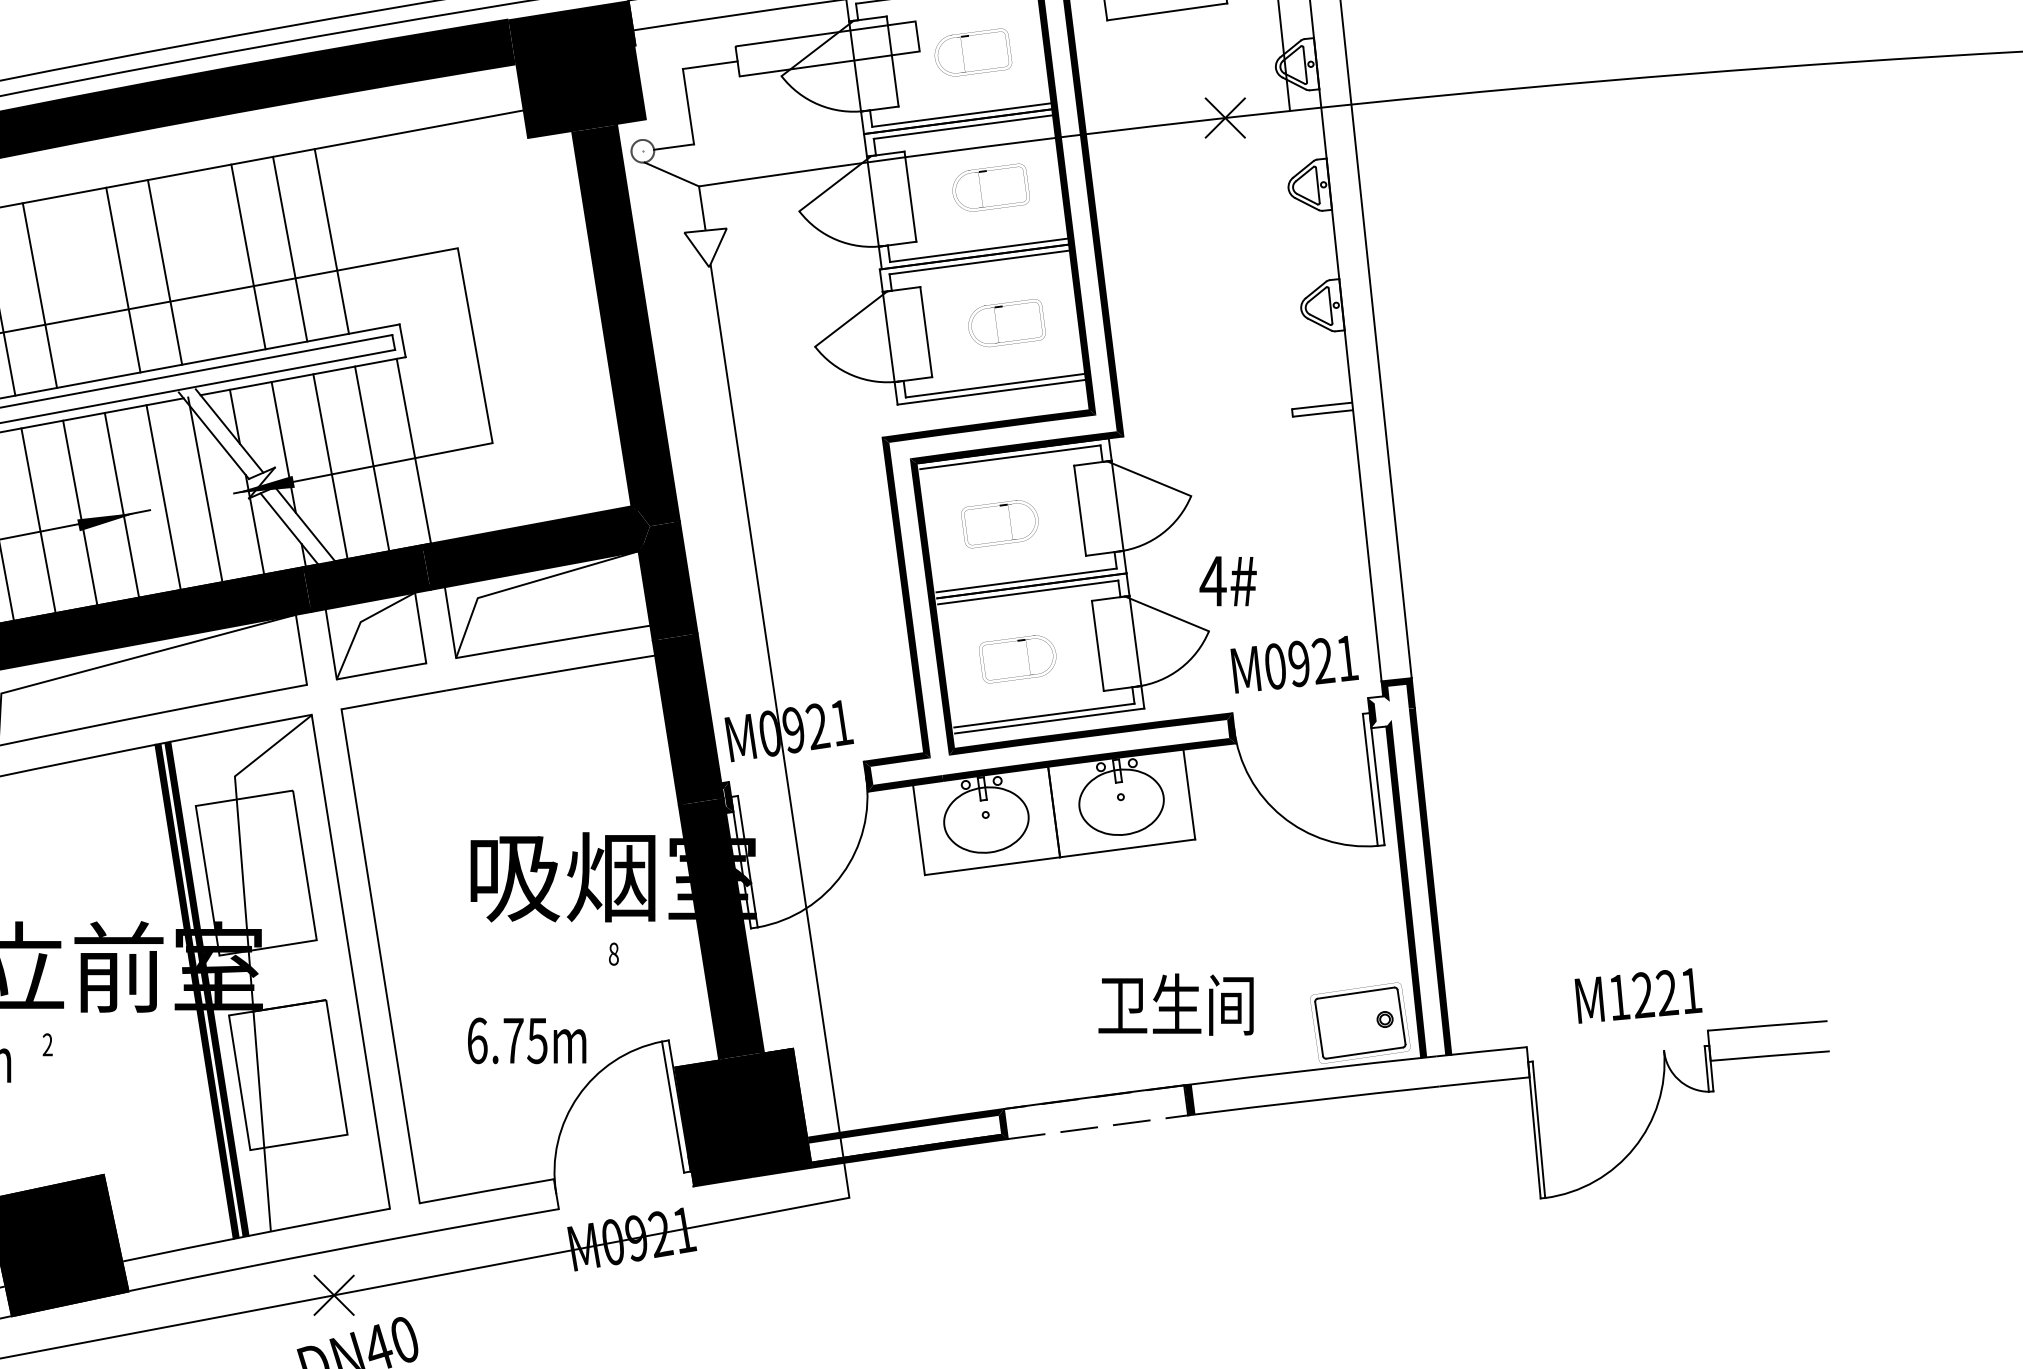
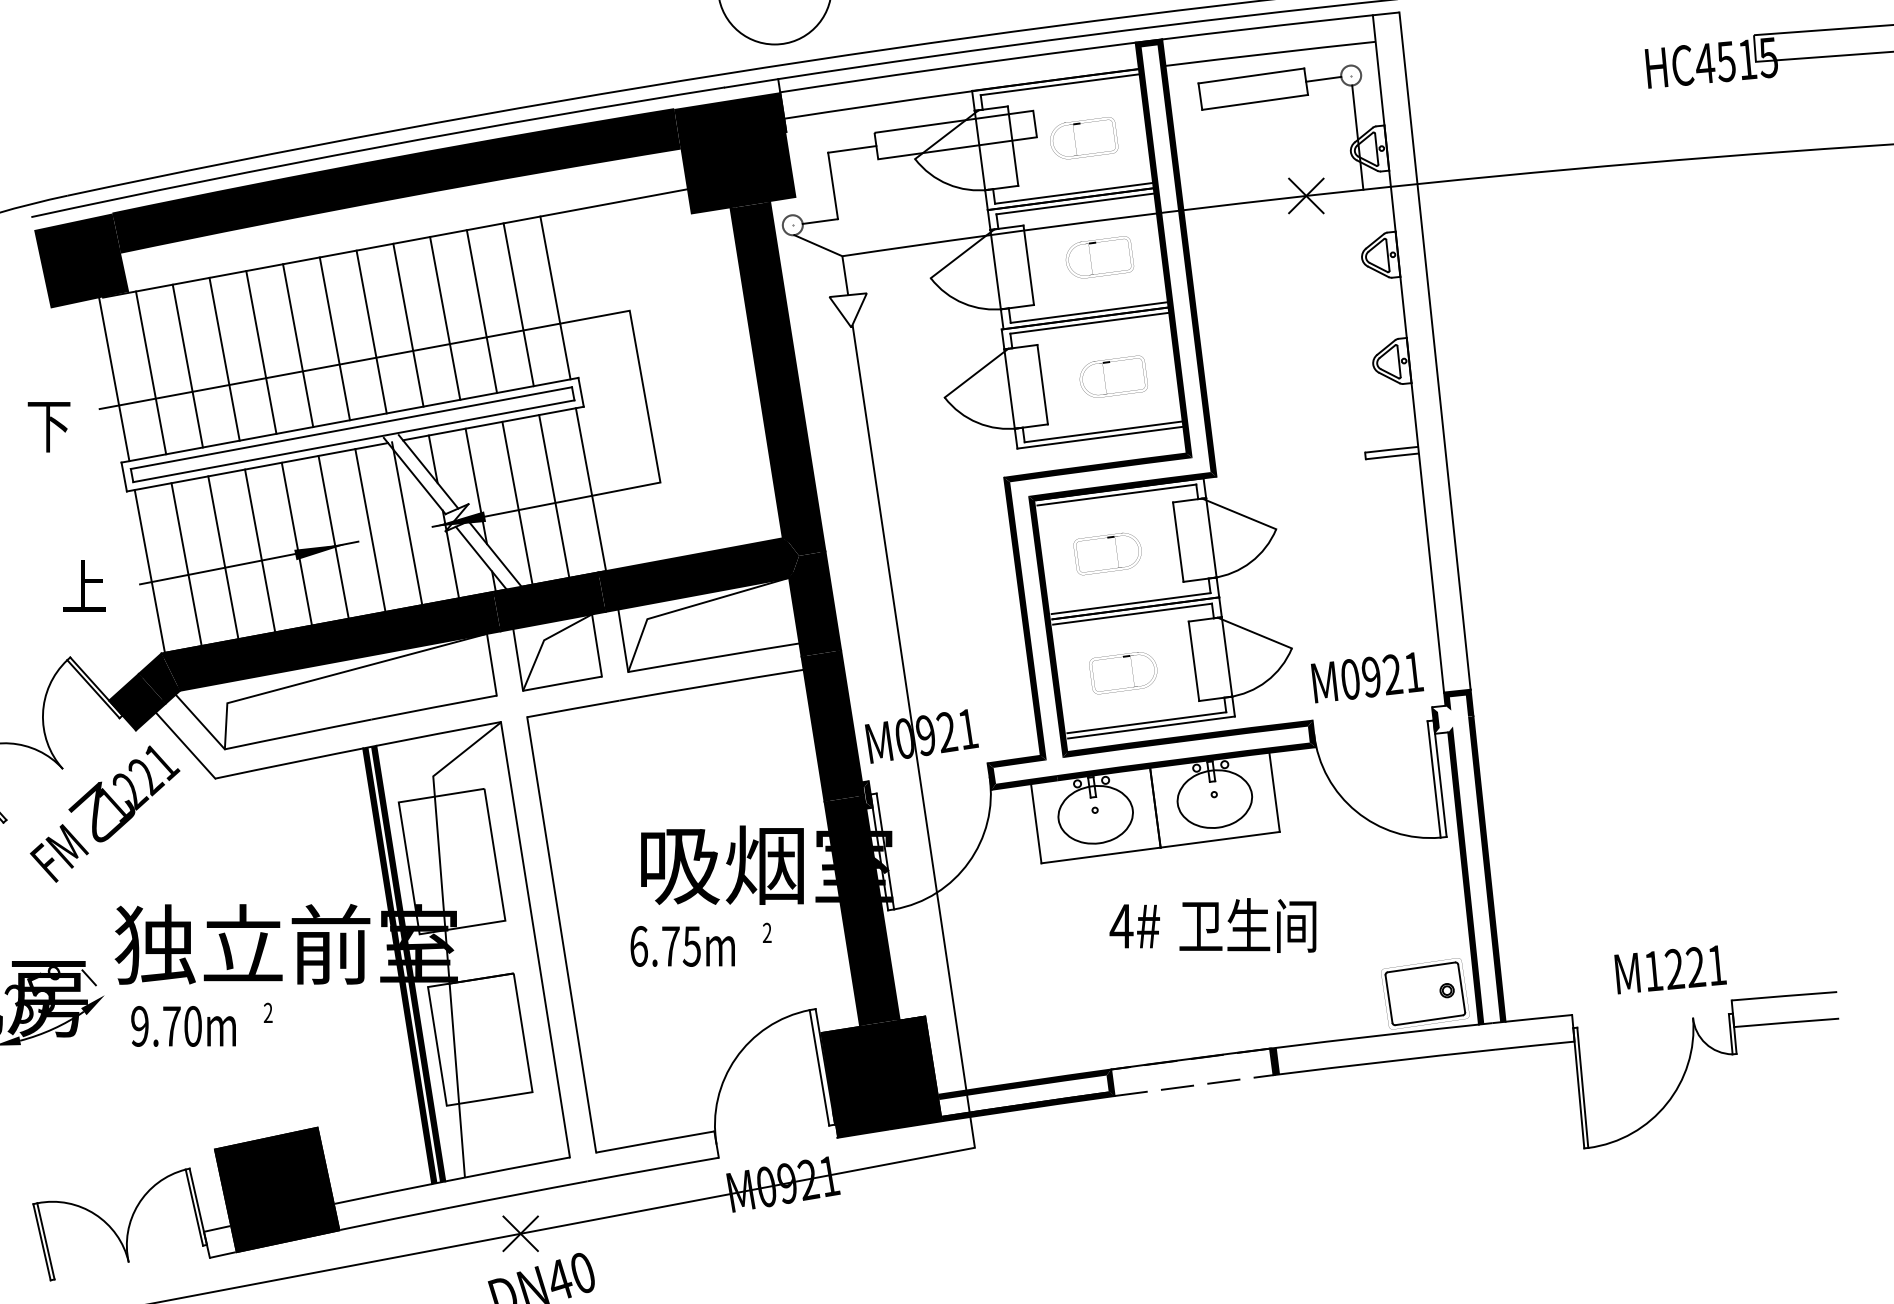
line: (373, 233) -> (555, 297), added
line: (206, 263) -> (408, 324), added
line: (82, 287) -> (298, 345), added
text: (1227, 581) -> (1134, 926), moved
text: (612, 953) -> (766, 932), 8 -> 2
text: (1175, 1004) -> (1247, 925), moved
text: (526, 1040) -> (682, 946), moved

